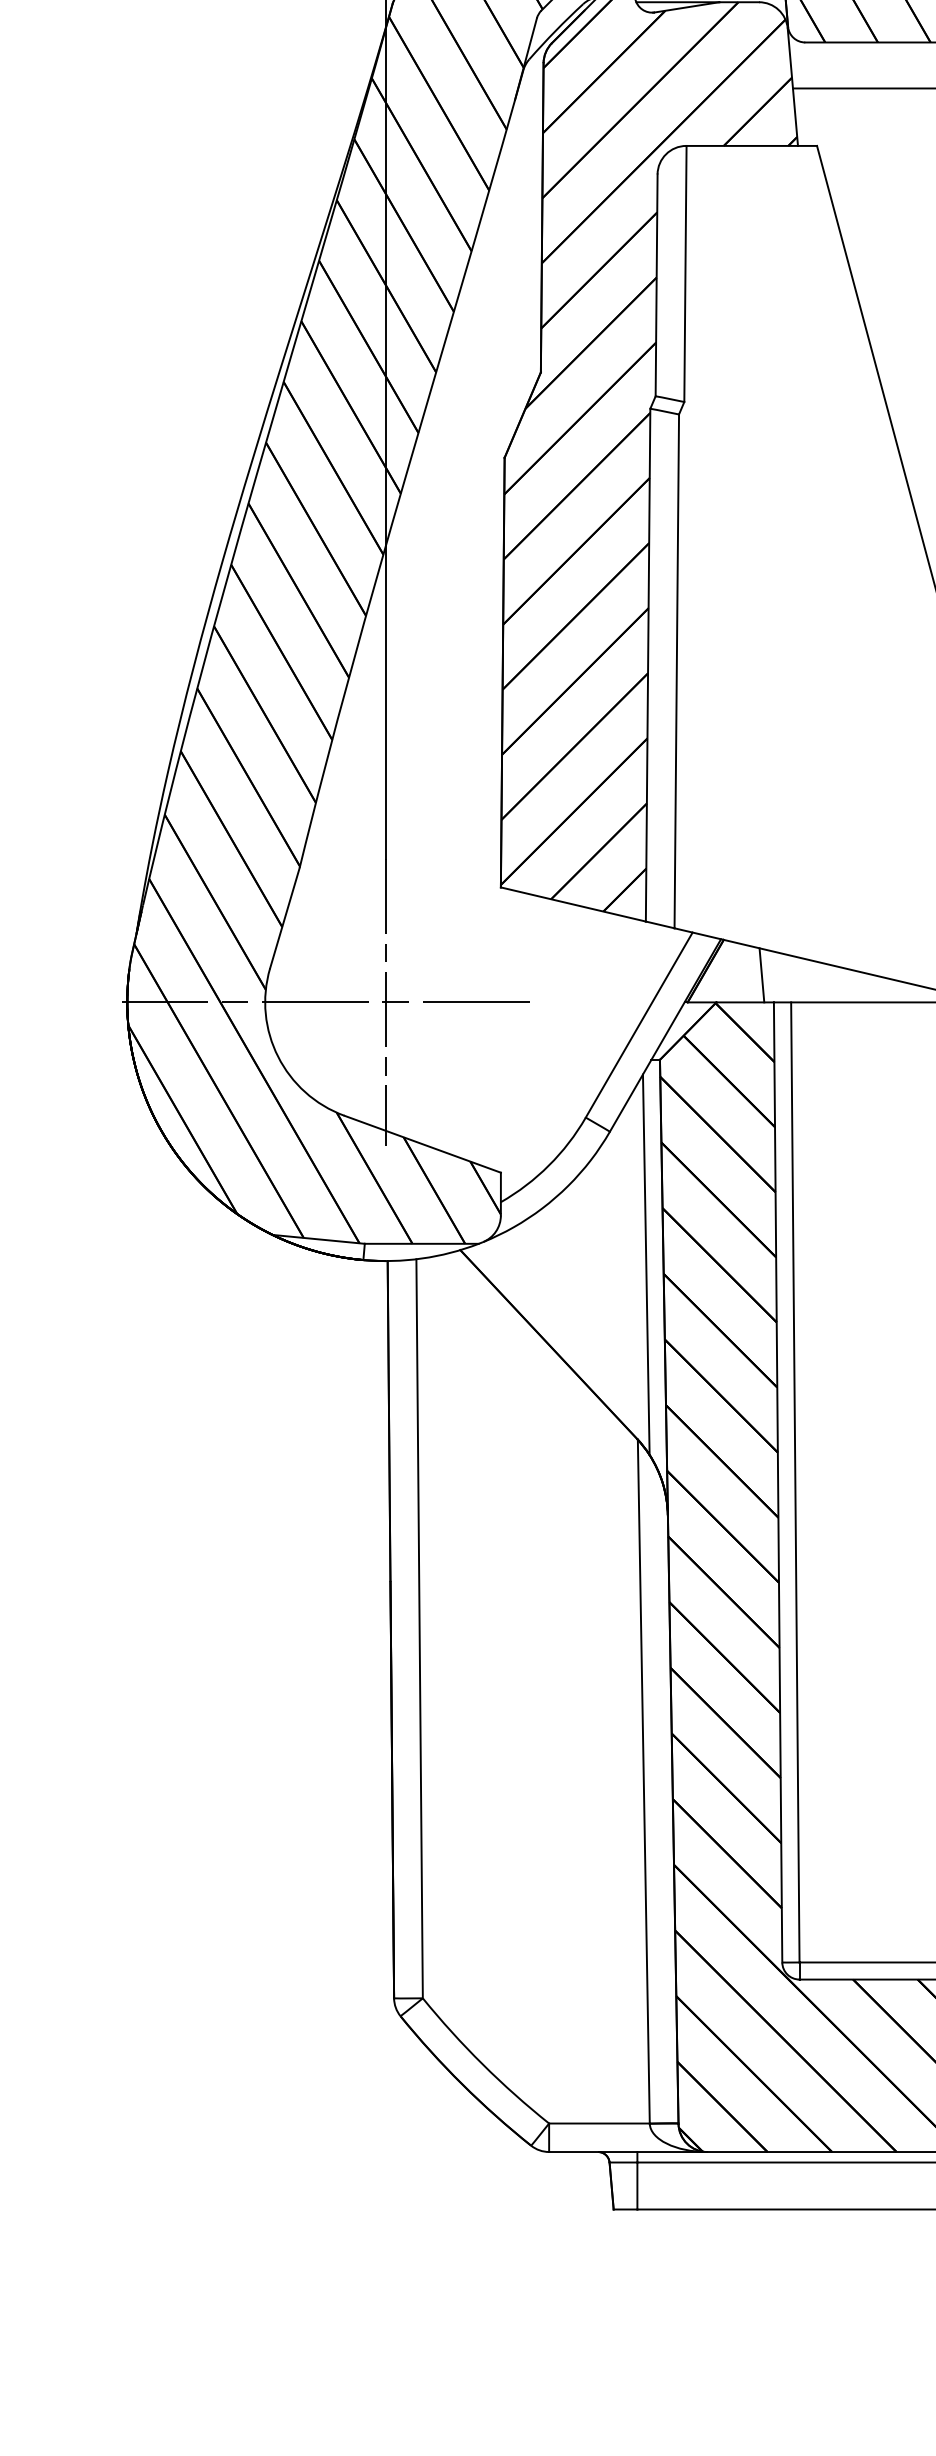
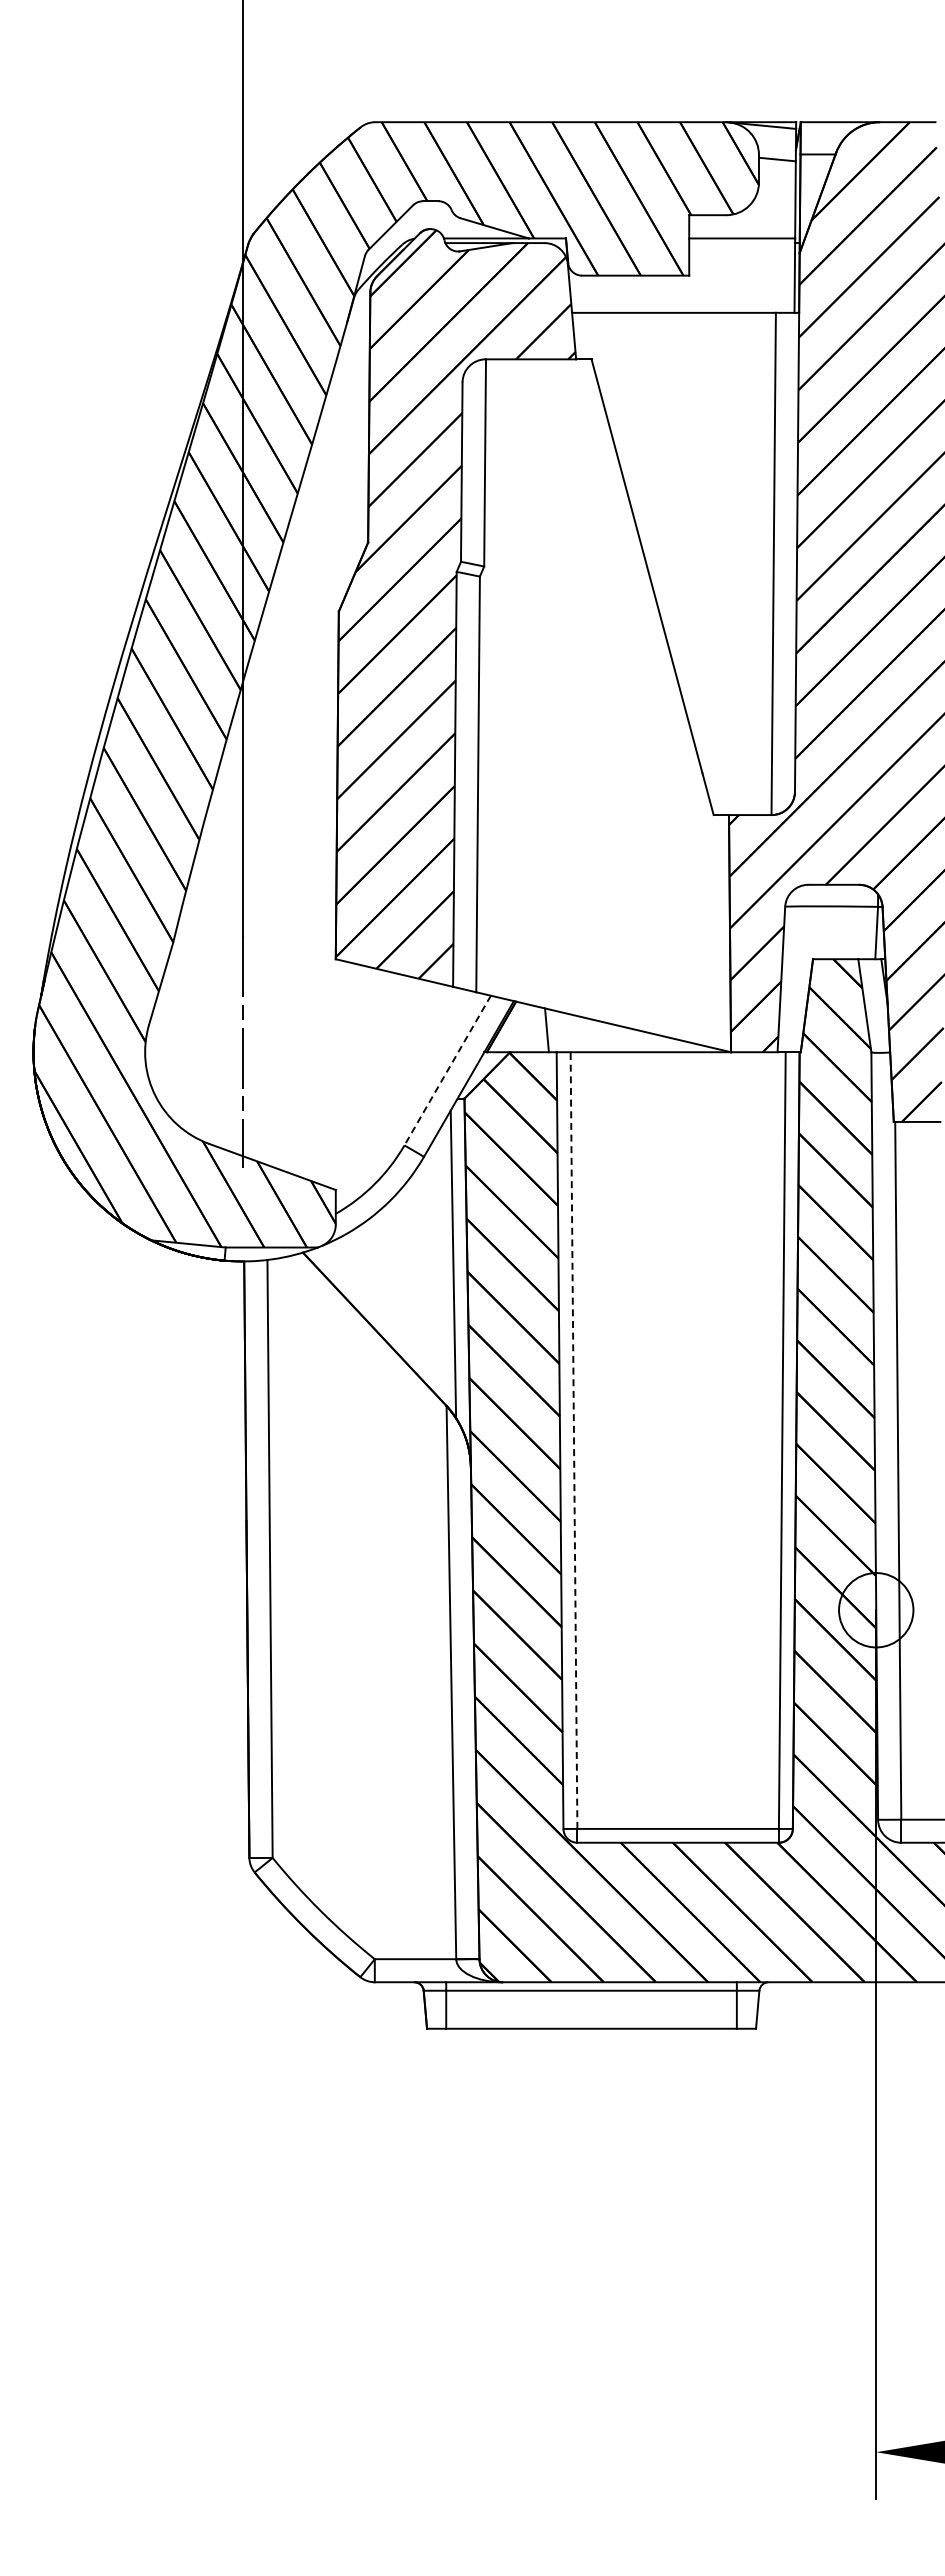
line: (324, 1002) -> (193, 1052), removed
line: (638, 1026) -> (447, 1071), solid -> dashed
line: (795, 1482) -> (574, 1440), solid -> dashed

